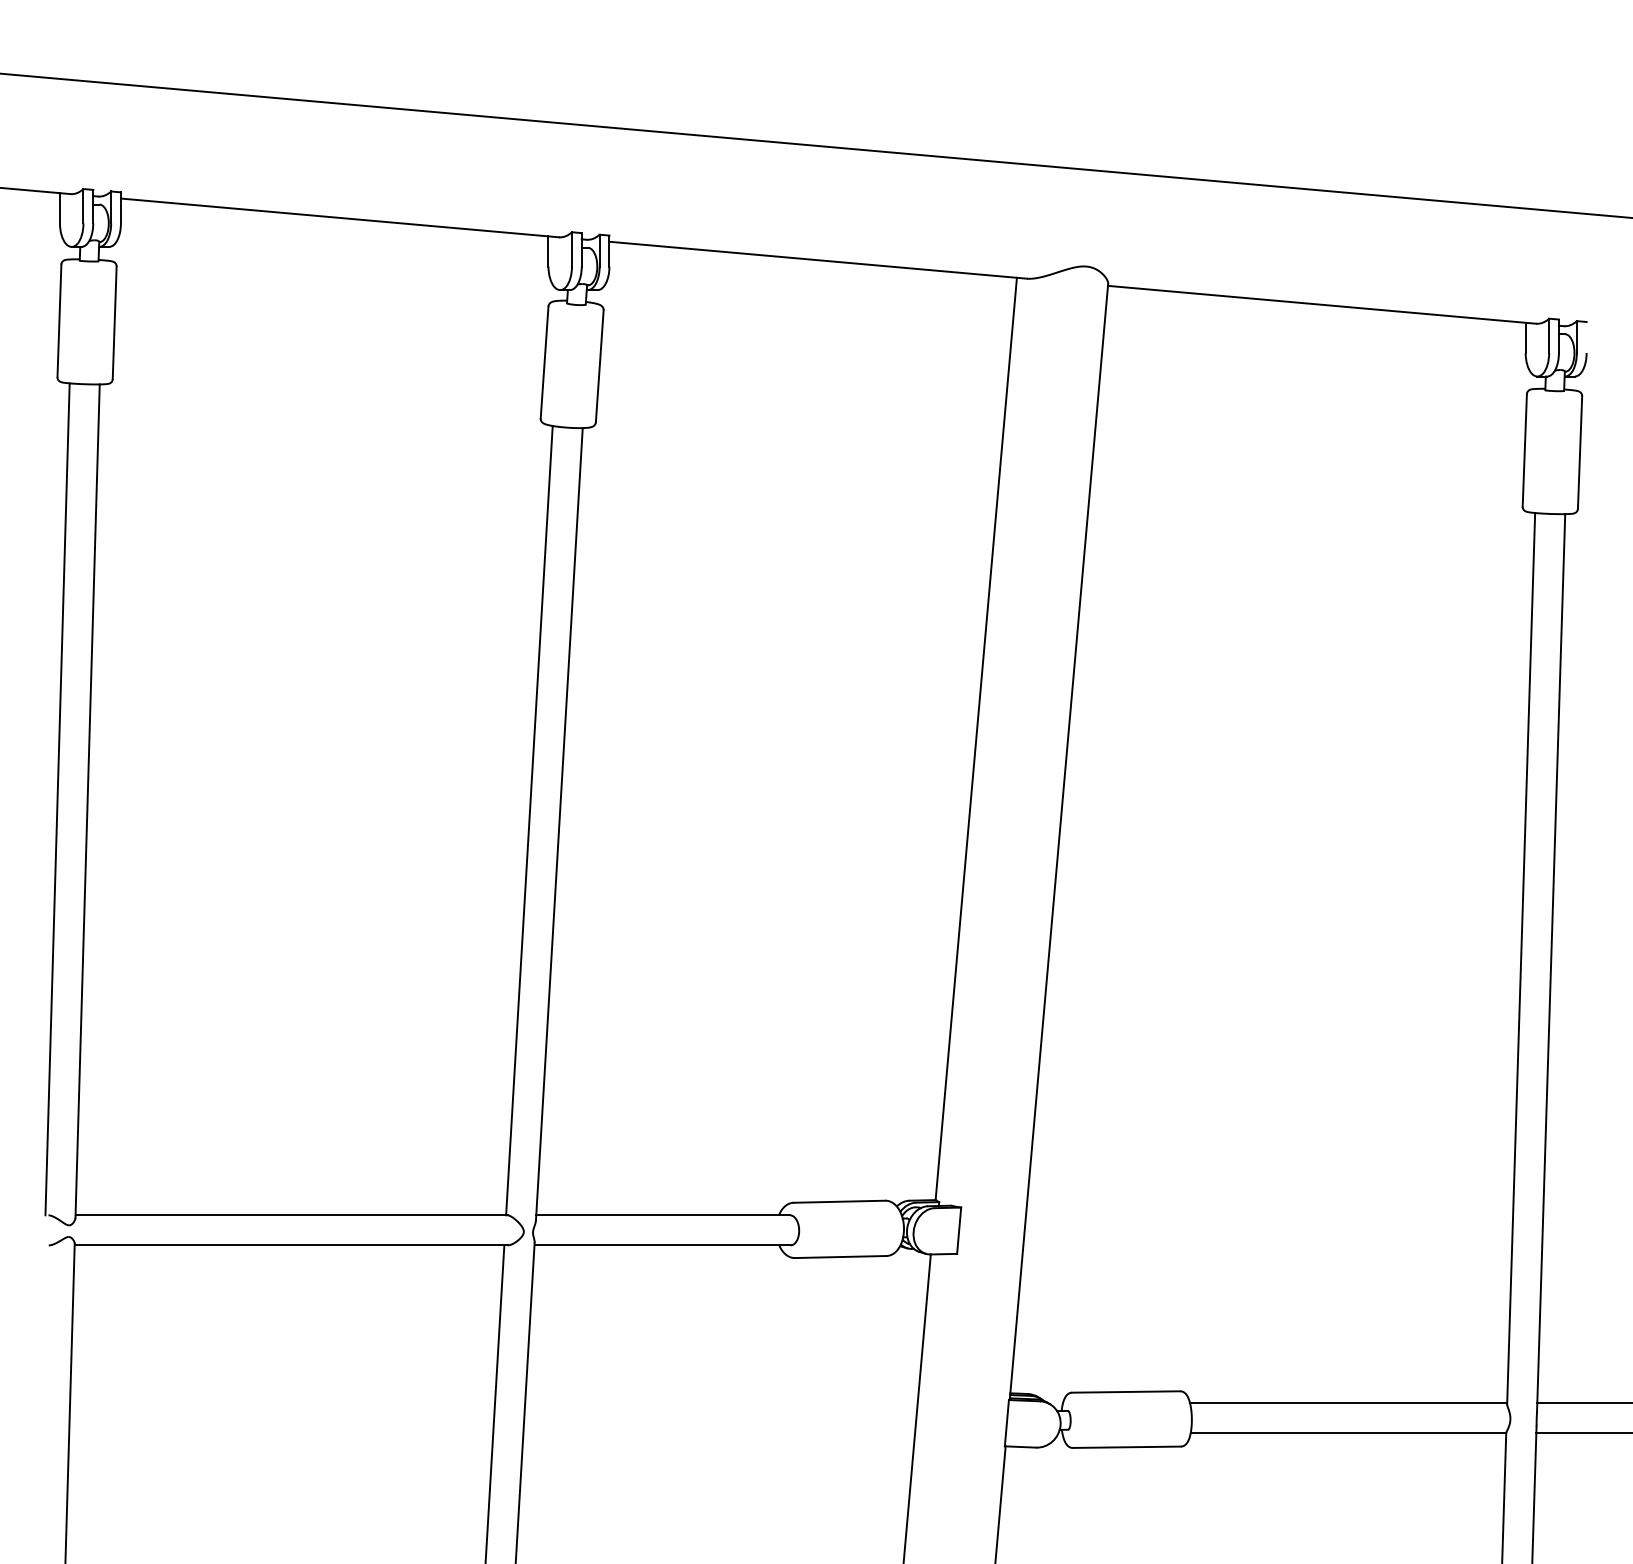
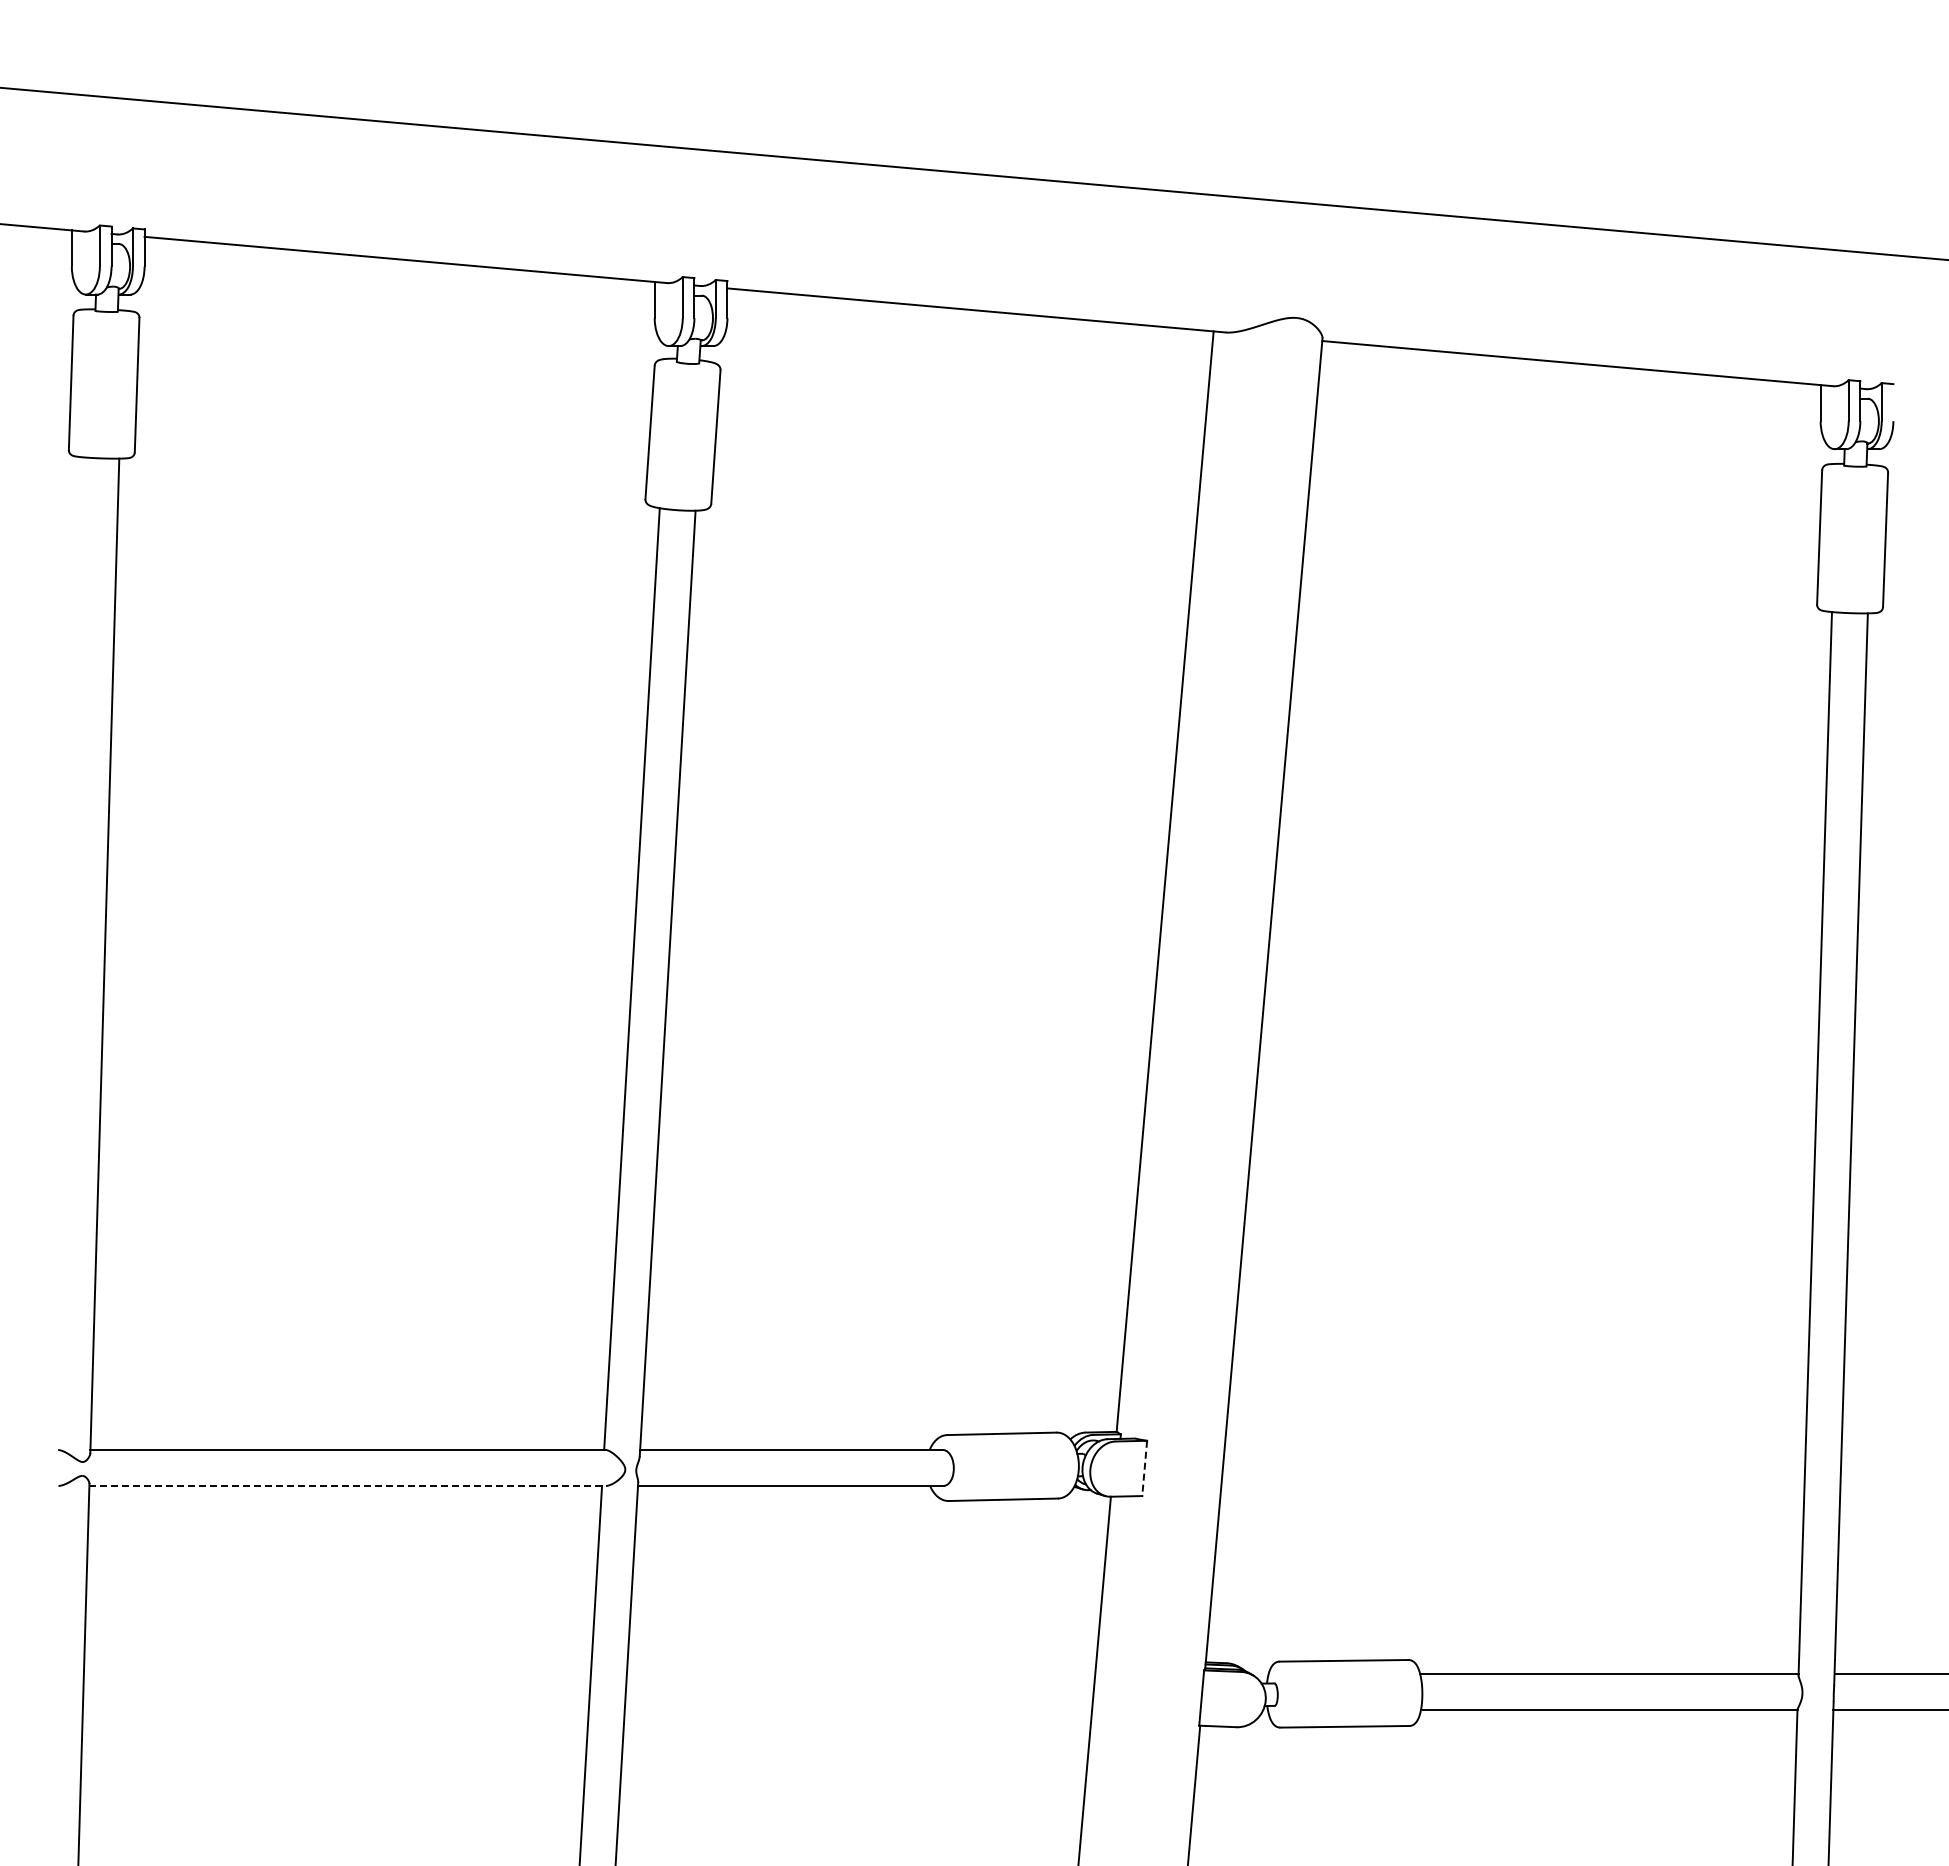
line: (57, 799) -> (68, 953), removed
line: (958, 1230) -> (1144, 1468), solid -> dashed
line: (291, 1245) -> (348, 1485), solid -> dashed

